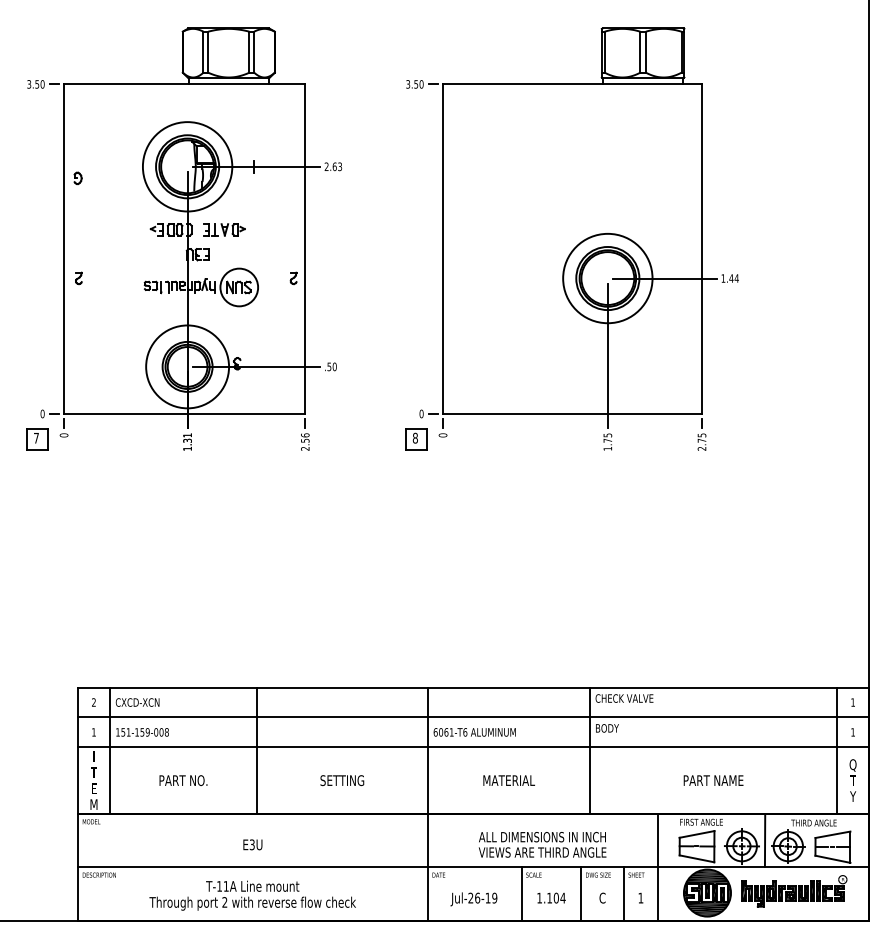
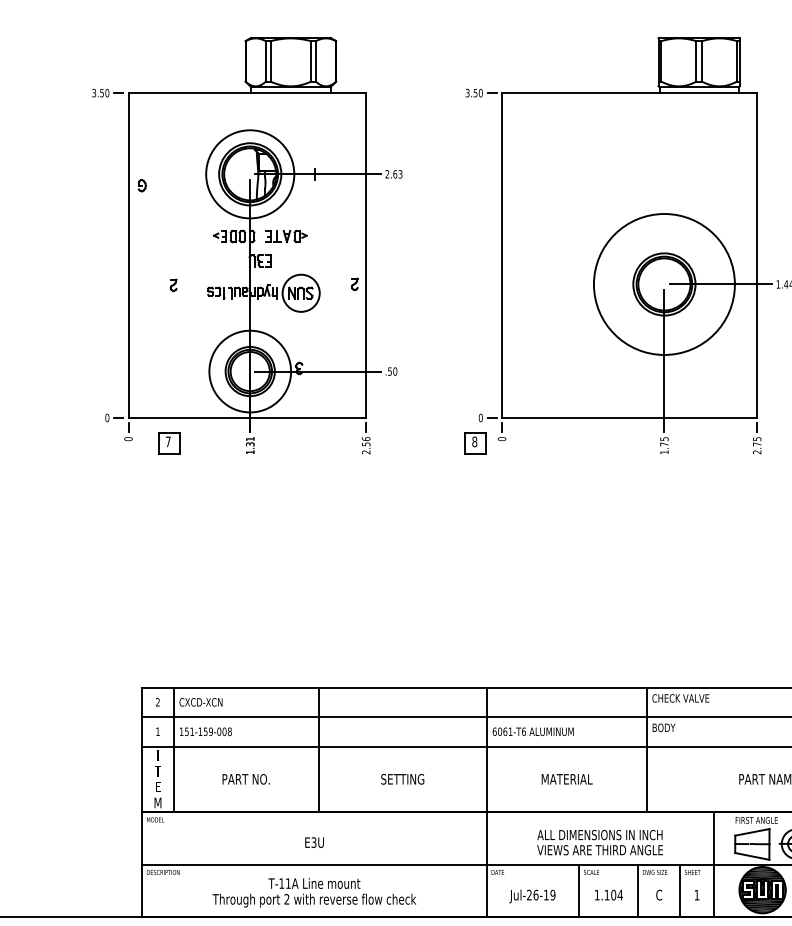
part: (78, 278) -> (173, 285), moved
circle: (607, 278) -> (664, 284), size x1.6
part: (37, 439) -> (169, 443), moved

